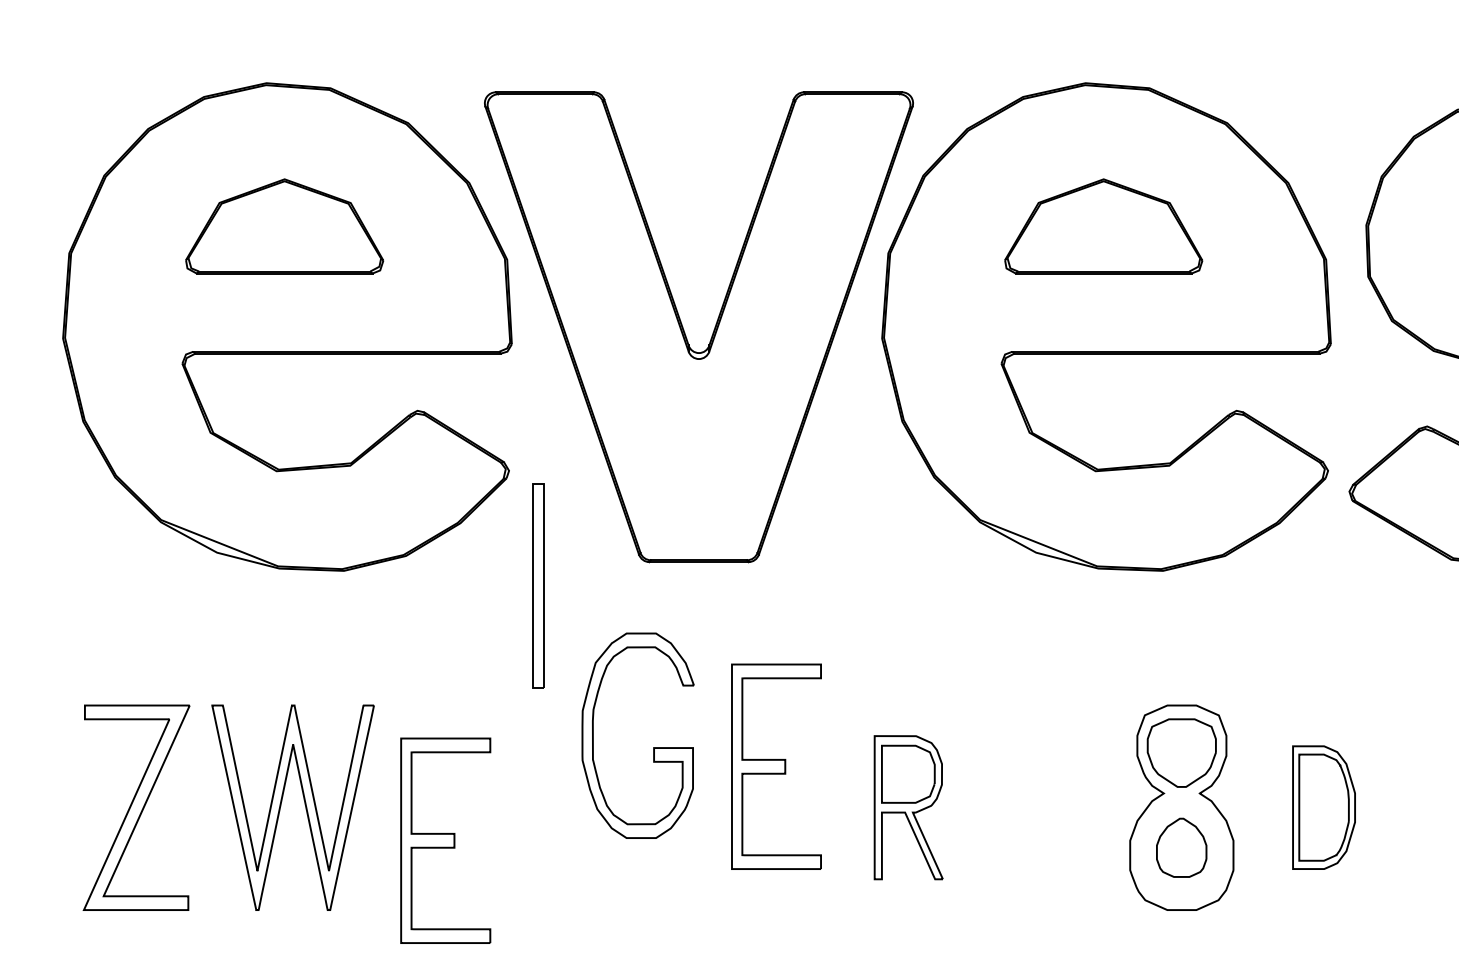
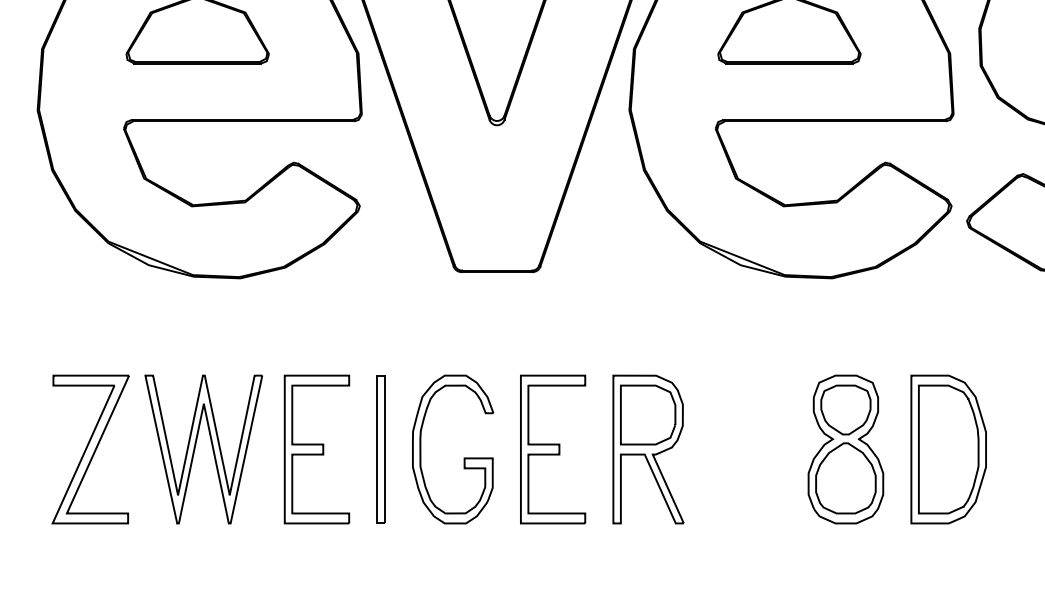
part: (538, 585) -> (381, 449), moved
part: (653, 747) -> (464, 457), moved
part: (776, 766) -> (553, 449), moved
part: (908, 807) -> (648, 449), size x1.43
part: (1323, 807) -> (948, 449), size x1.67
part: (445, 840) -> (316, 449), moved
part: (1181, 847) -> (845, 478), size x1.67

